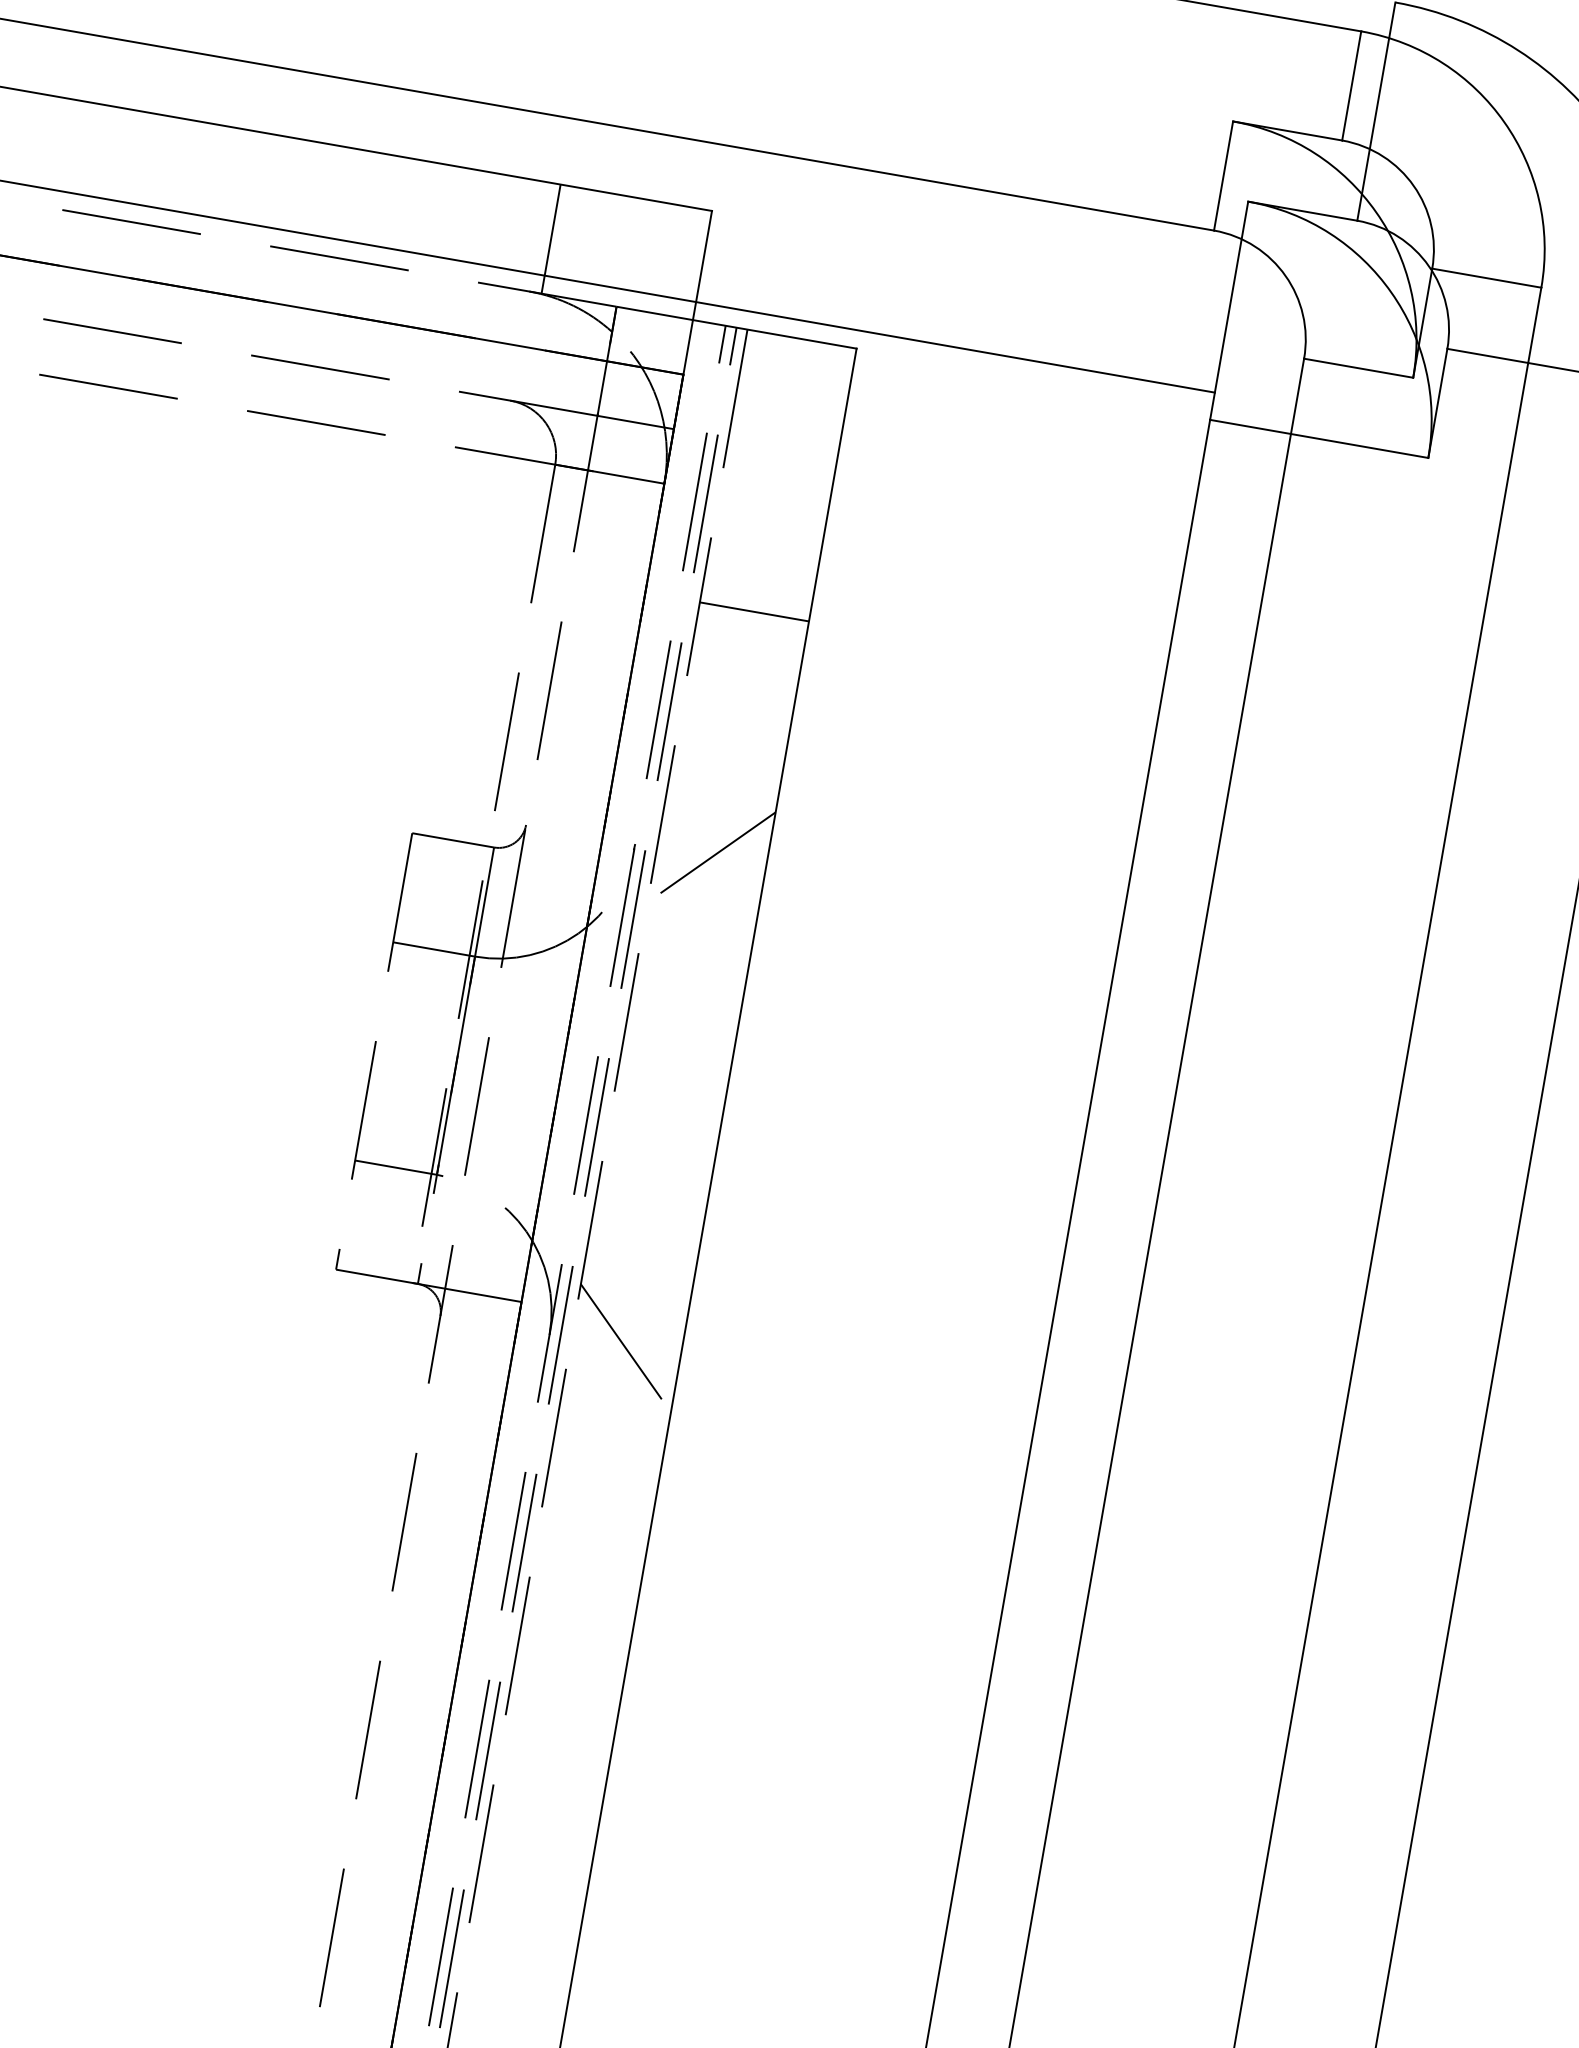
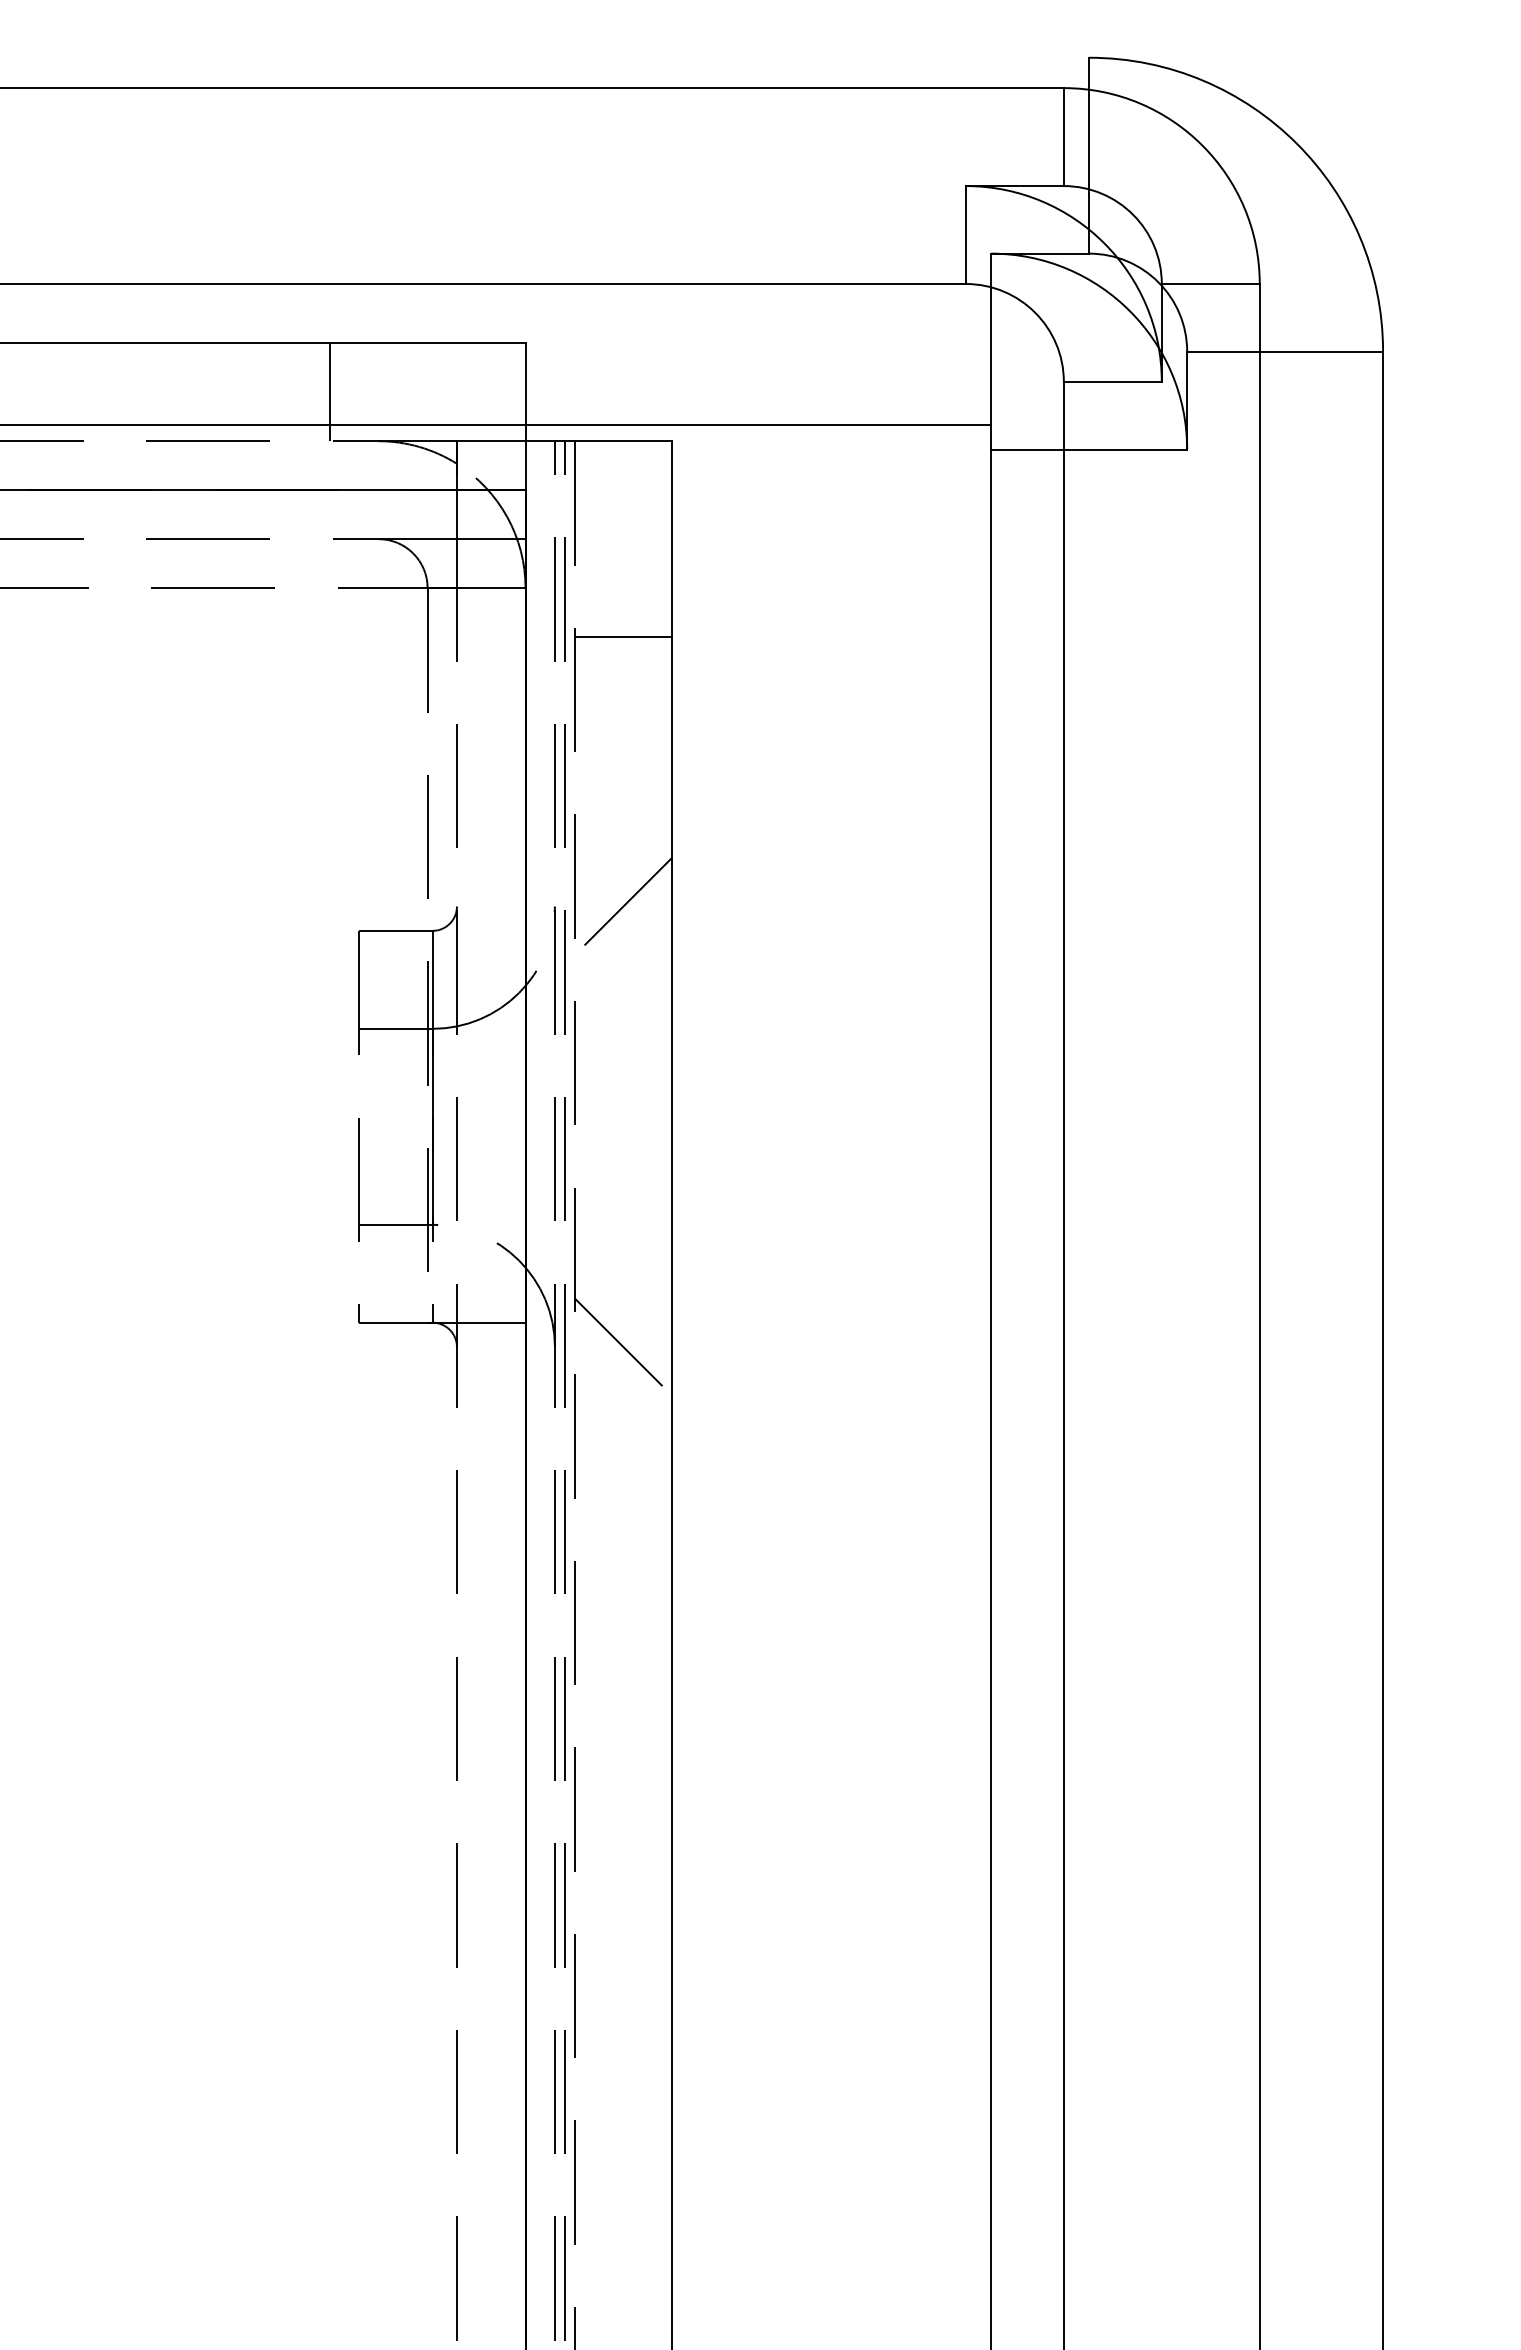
line: (550, 239) -> (329, 392), moved
line: (754, 612) -> (623, 637), moved

